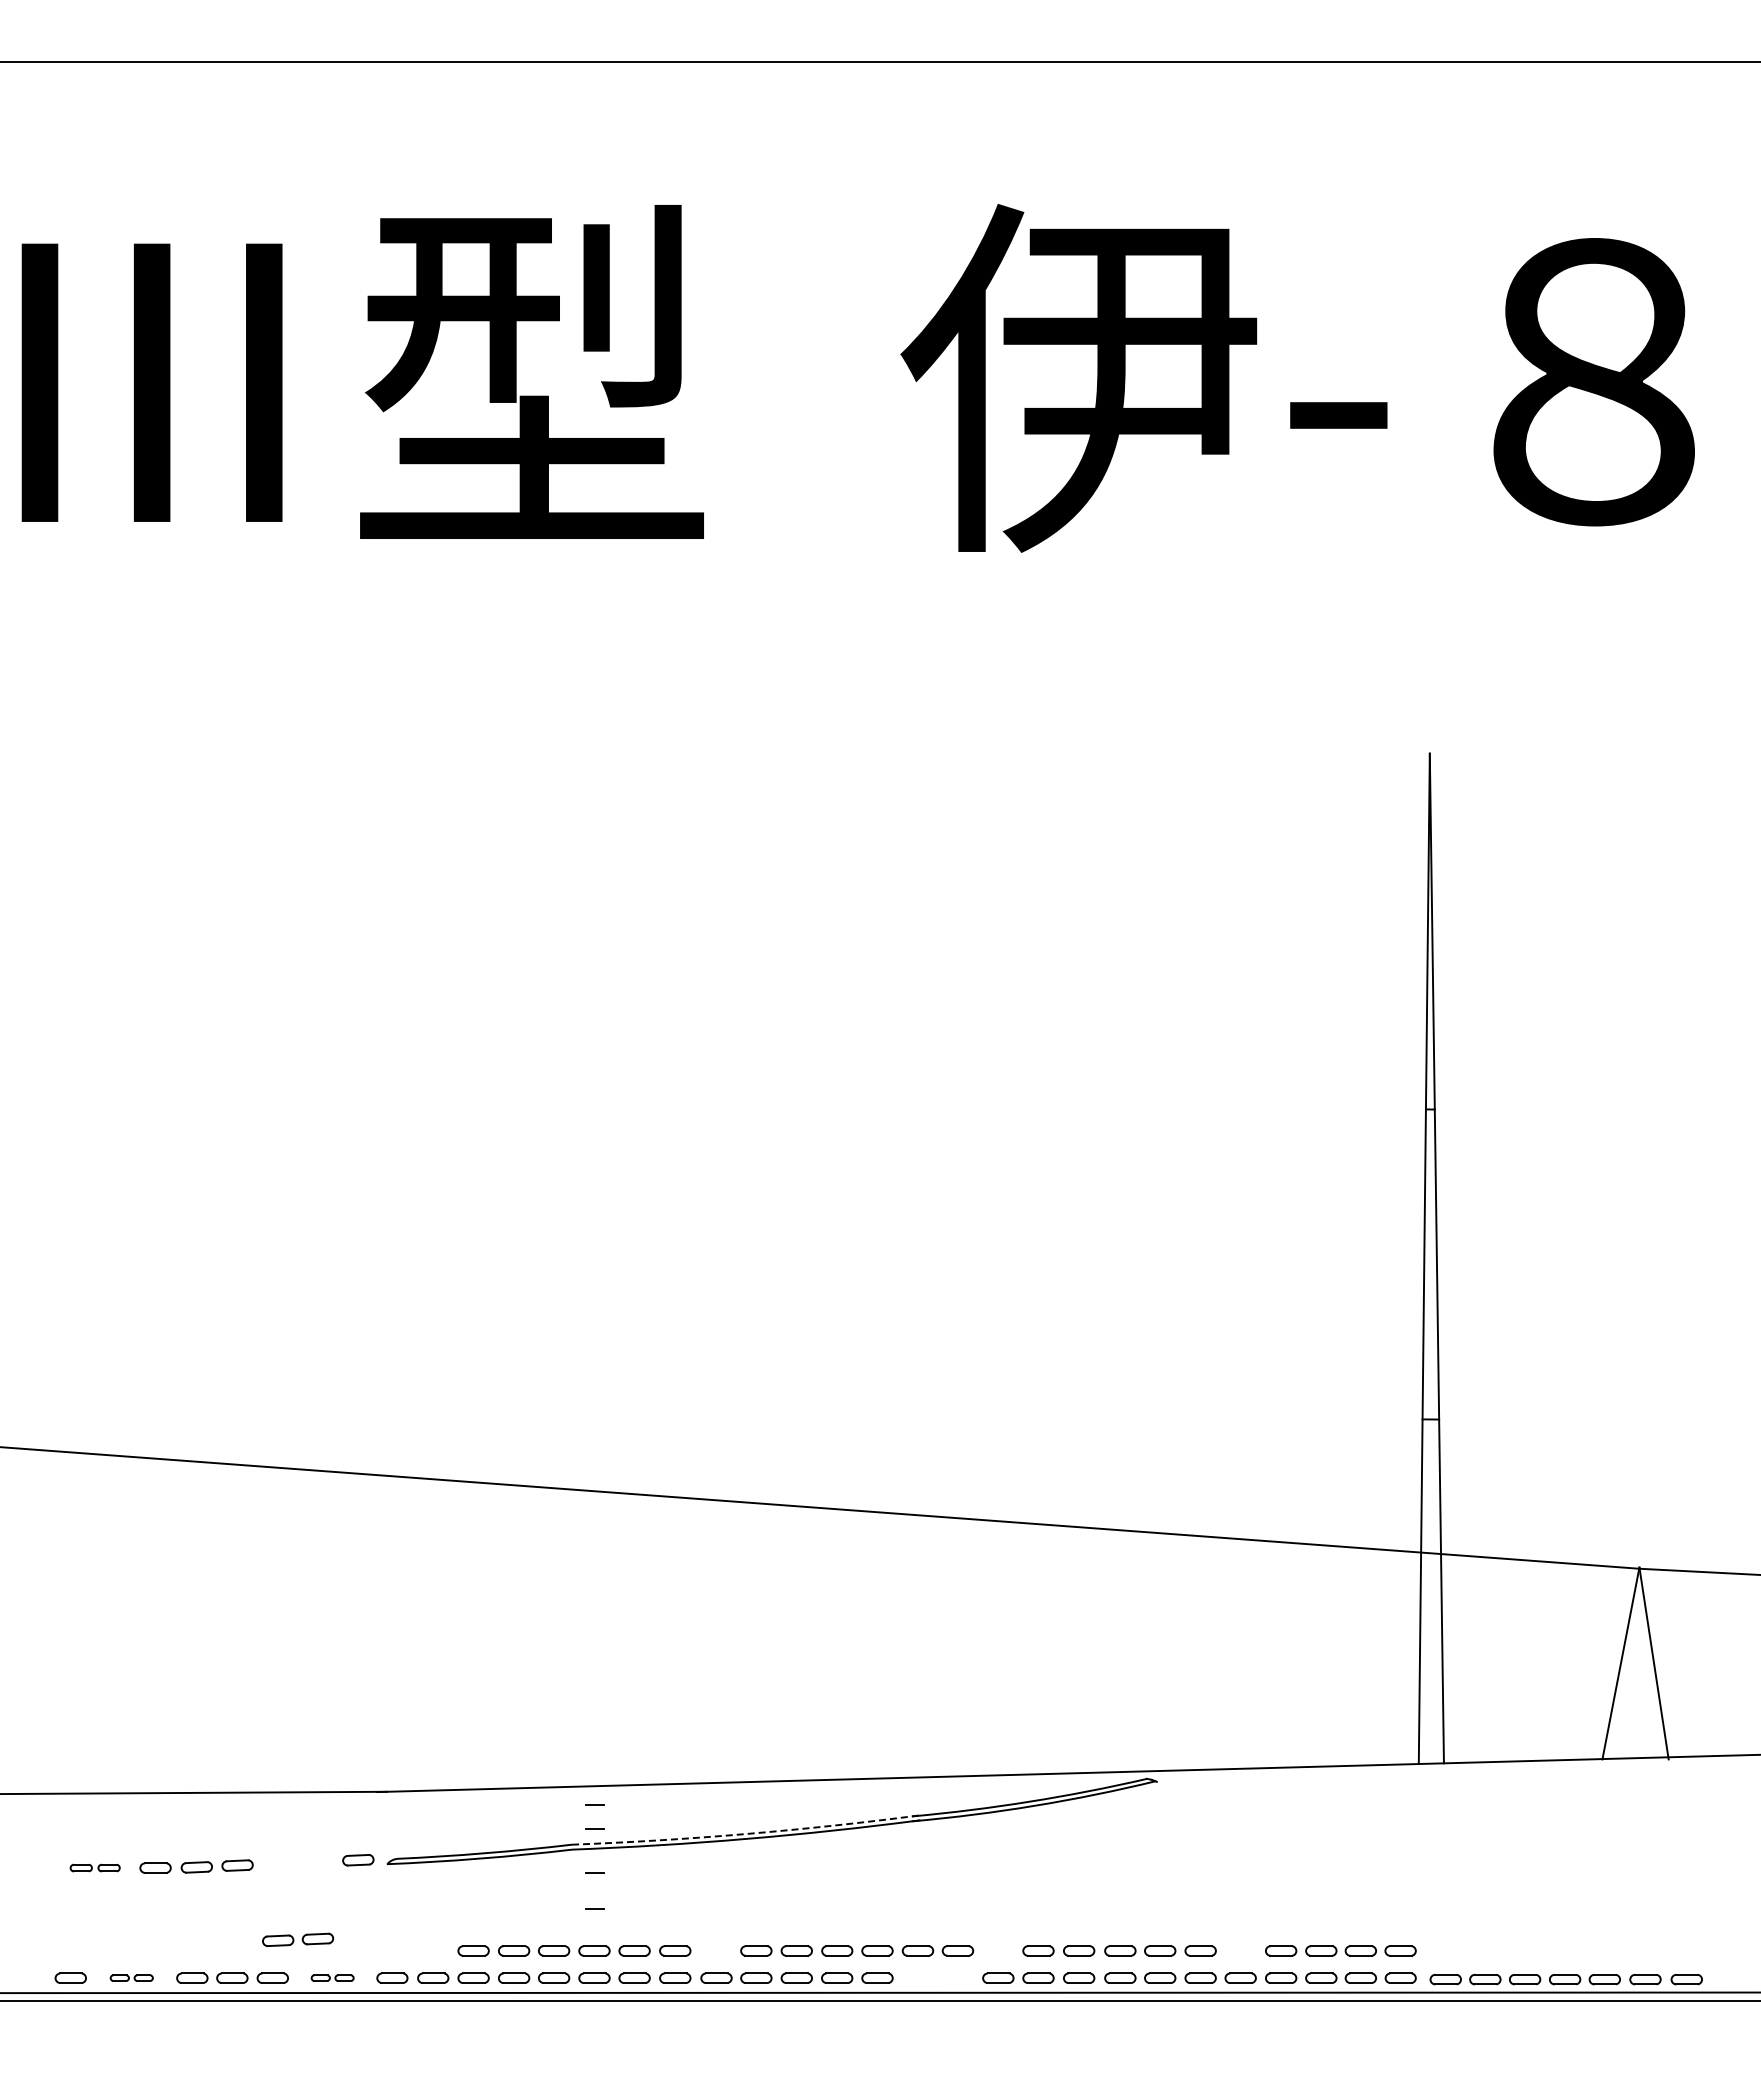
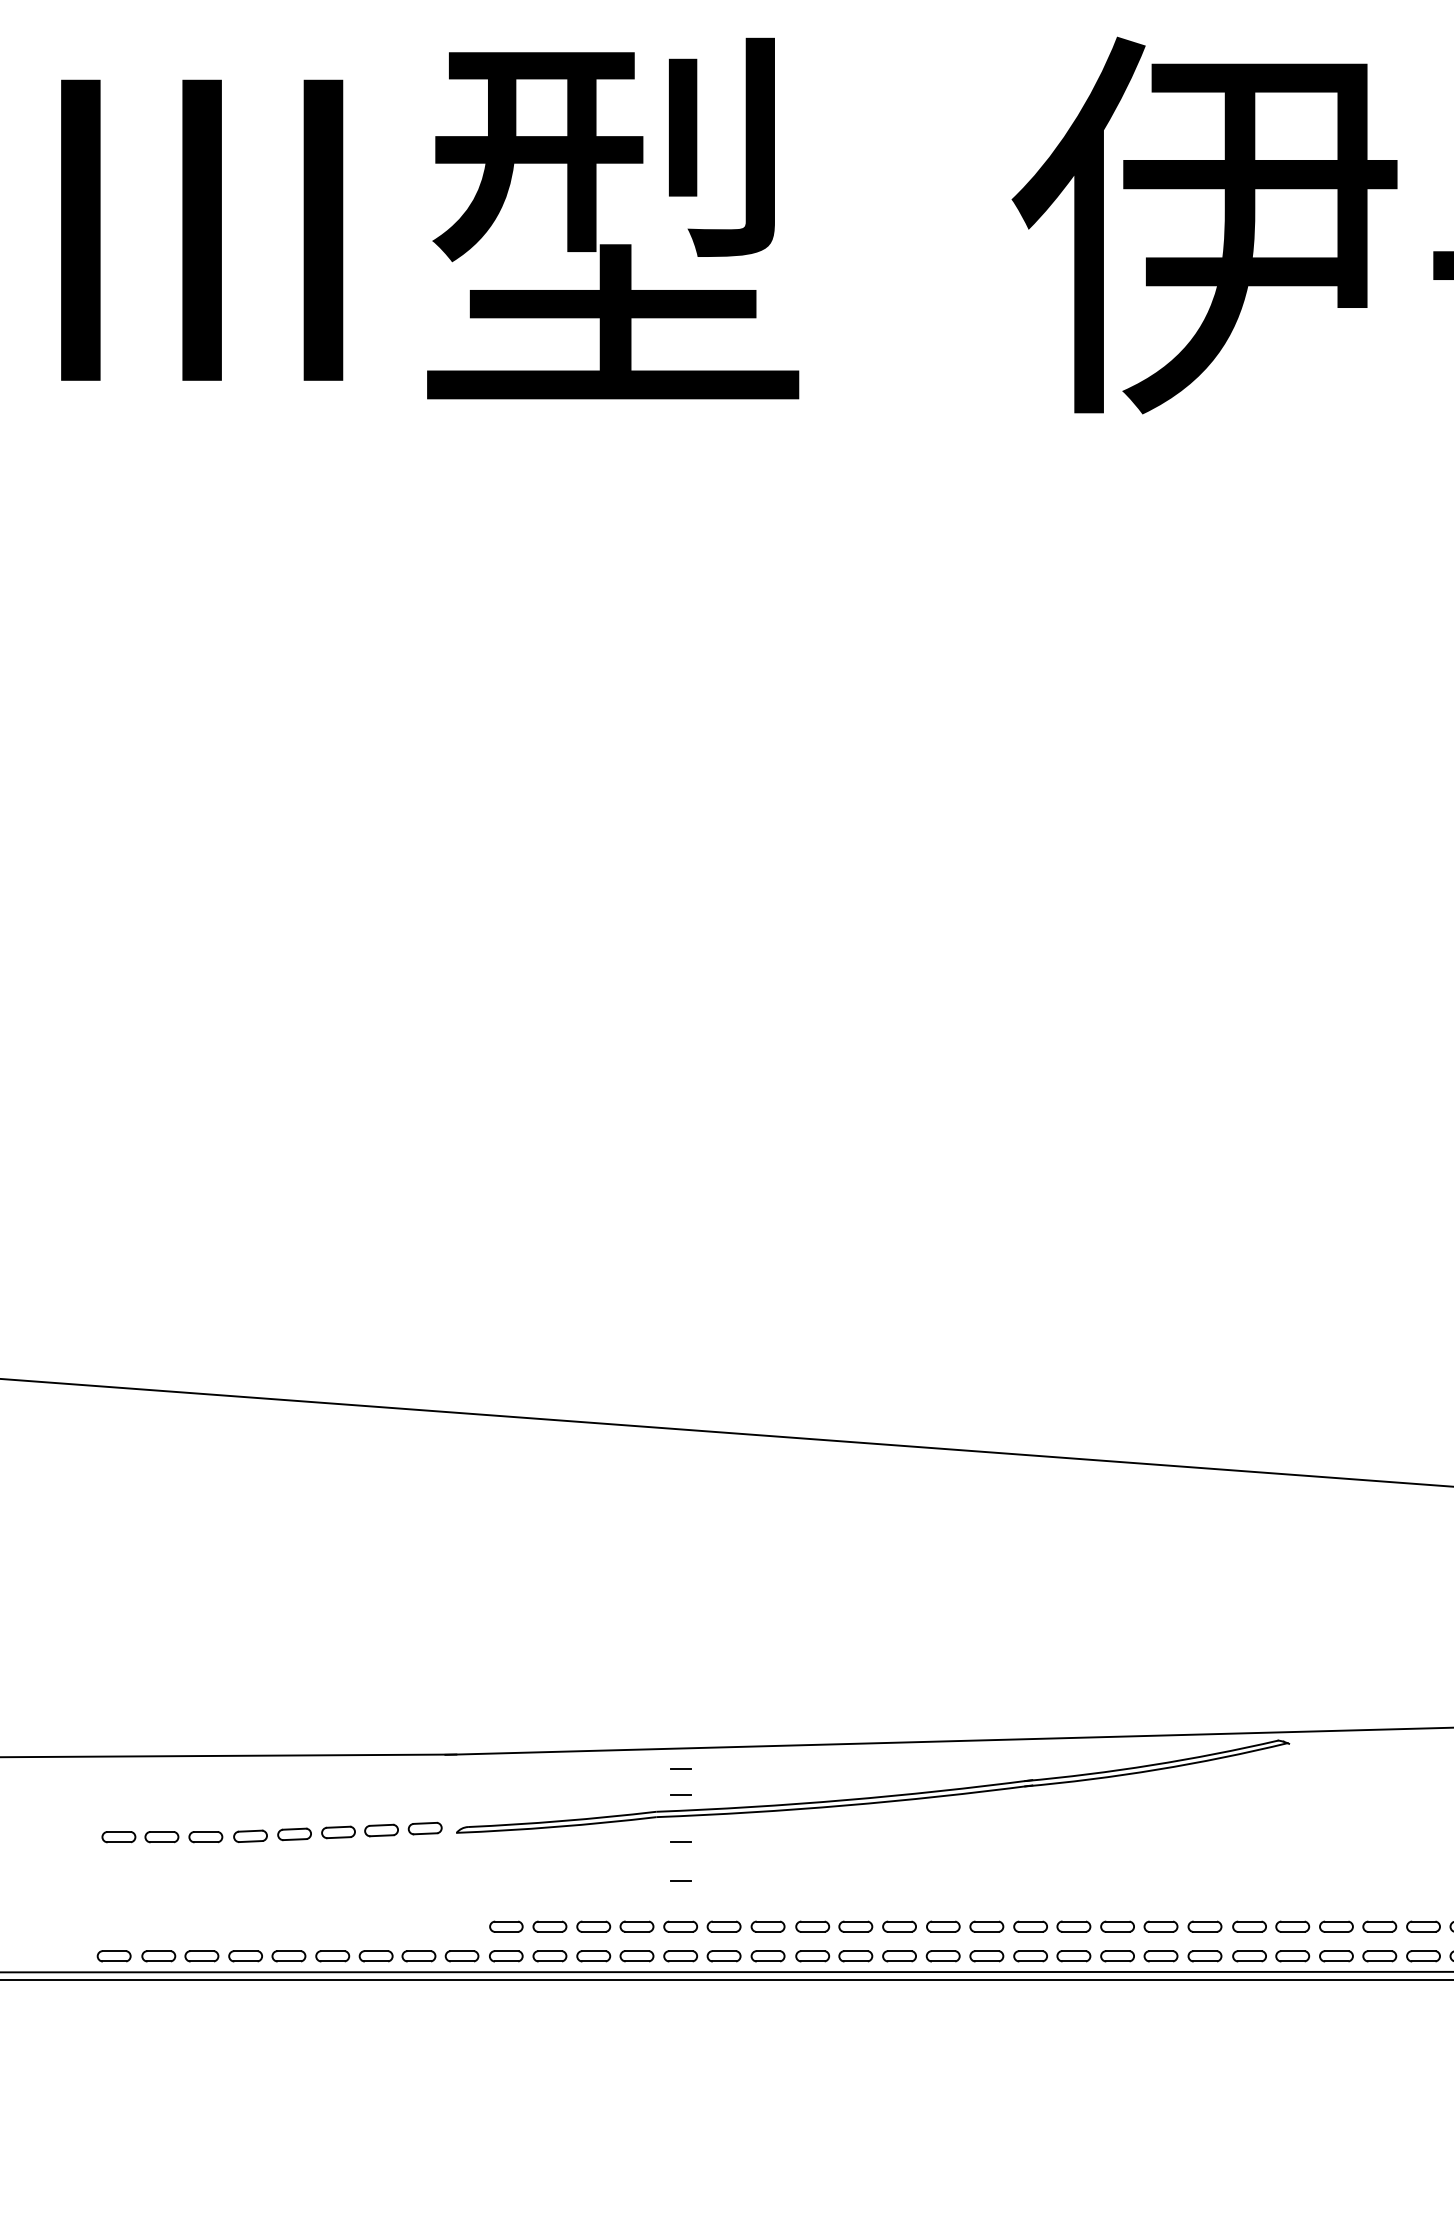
arc: (746, 1833) -> (845, 1799), dashed -> solid
part: (95, 1867) -> (140, 1836), size x1.43
part: (298, 1939) -> (360, 1831), moved
part: (433, 1950) -> (506, 1926), added
part: (716, 1950) -> (812, 1926), added
part: (998, 1950) -> (1117, 1926), added
part: (1240, 1950) -> (1379, 1926), added
part: (131, 1977) -> (179, 1955), size x1.67
part: (332, 1977) -> (397, 1955), size x1.67
part: (937, 1977) -> (1051, 1955), added

